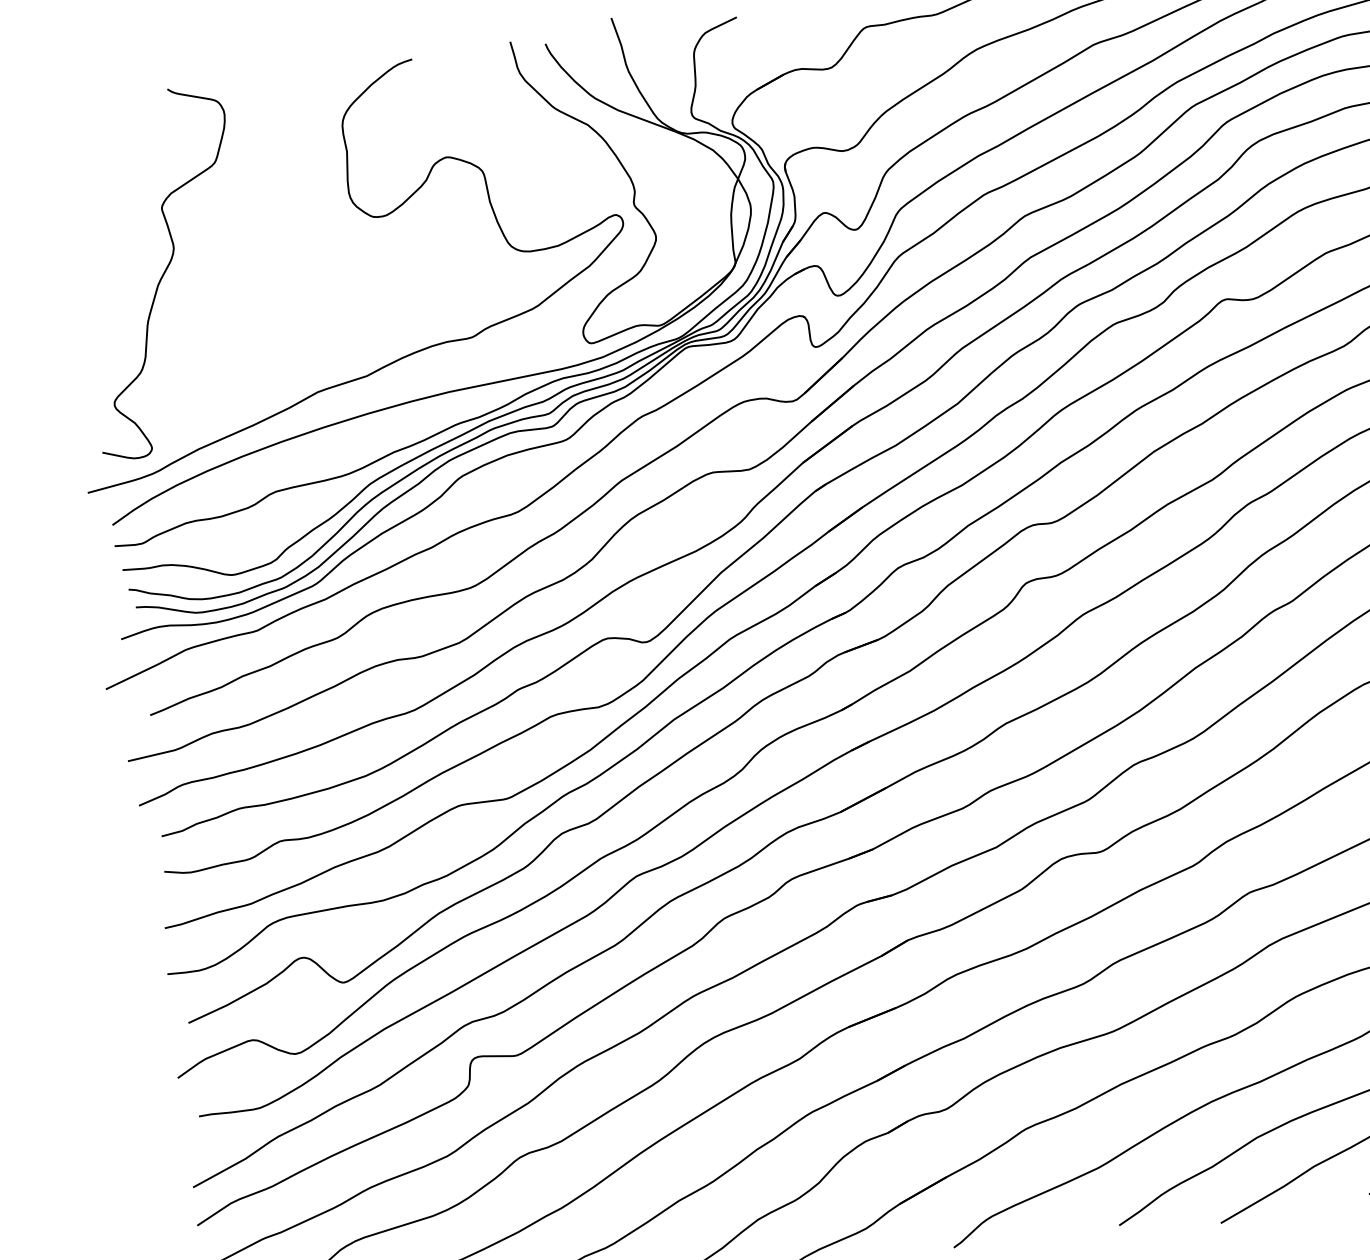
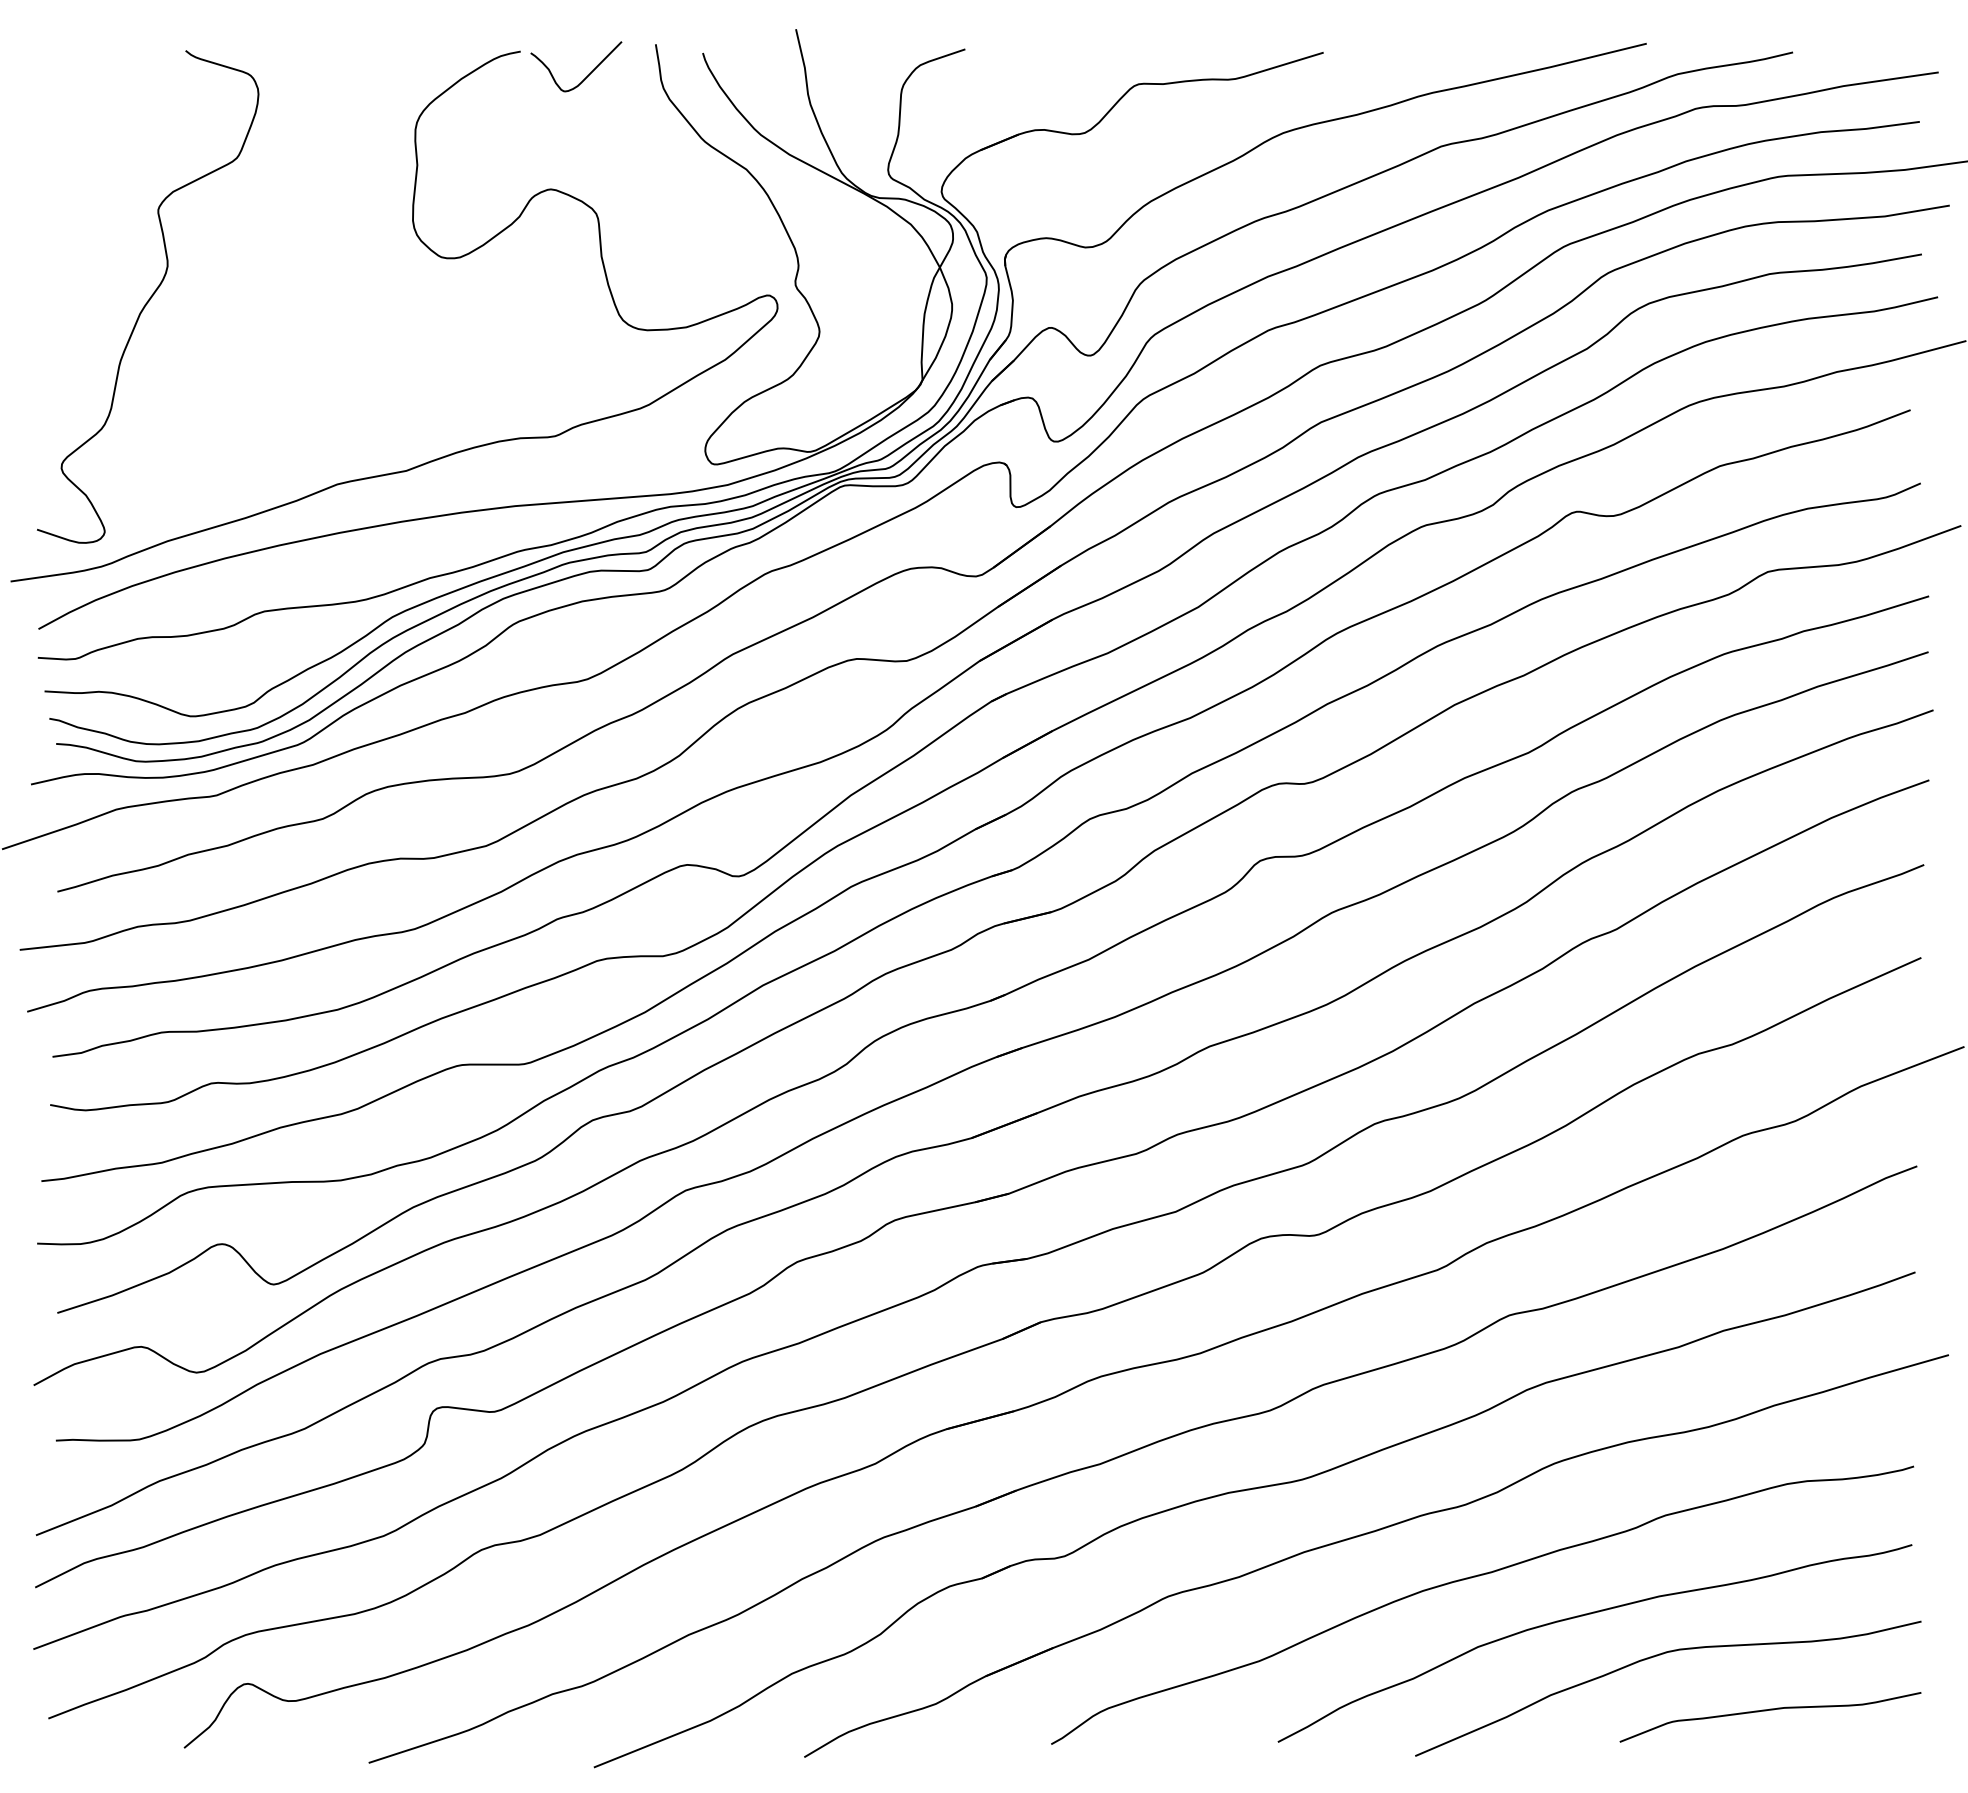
curve: (462, 71) -> (586, 76), added

